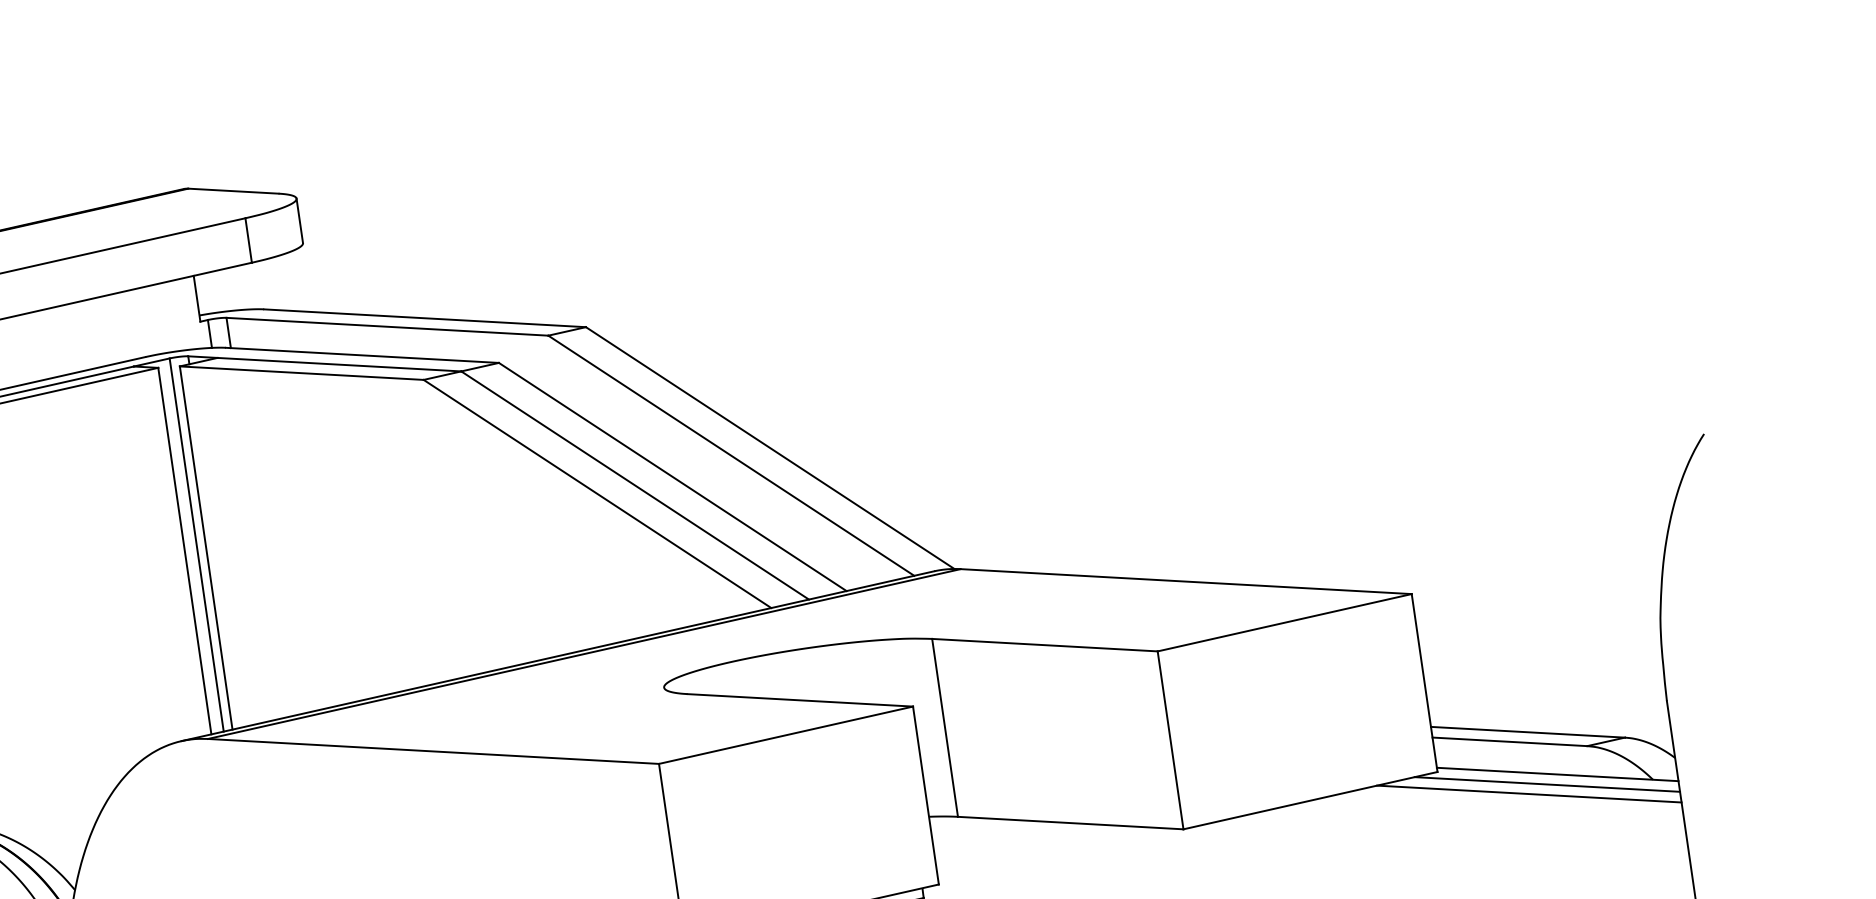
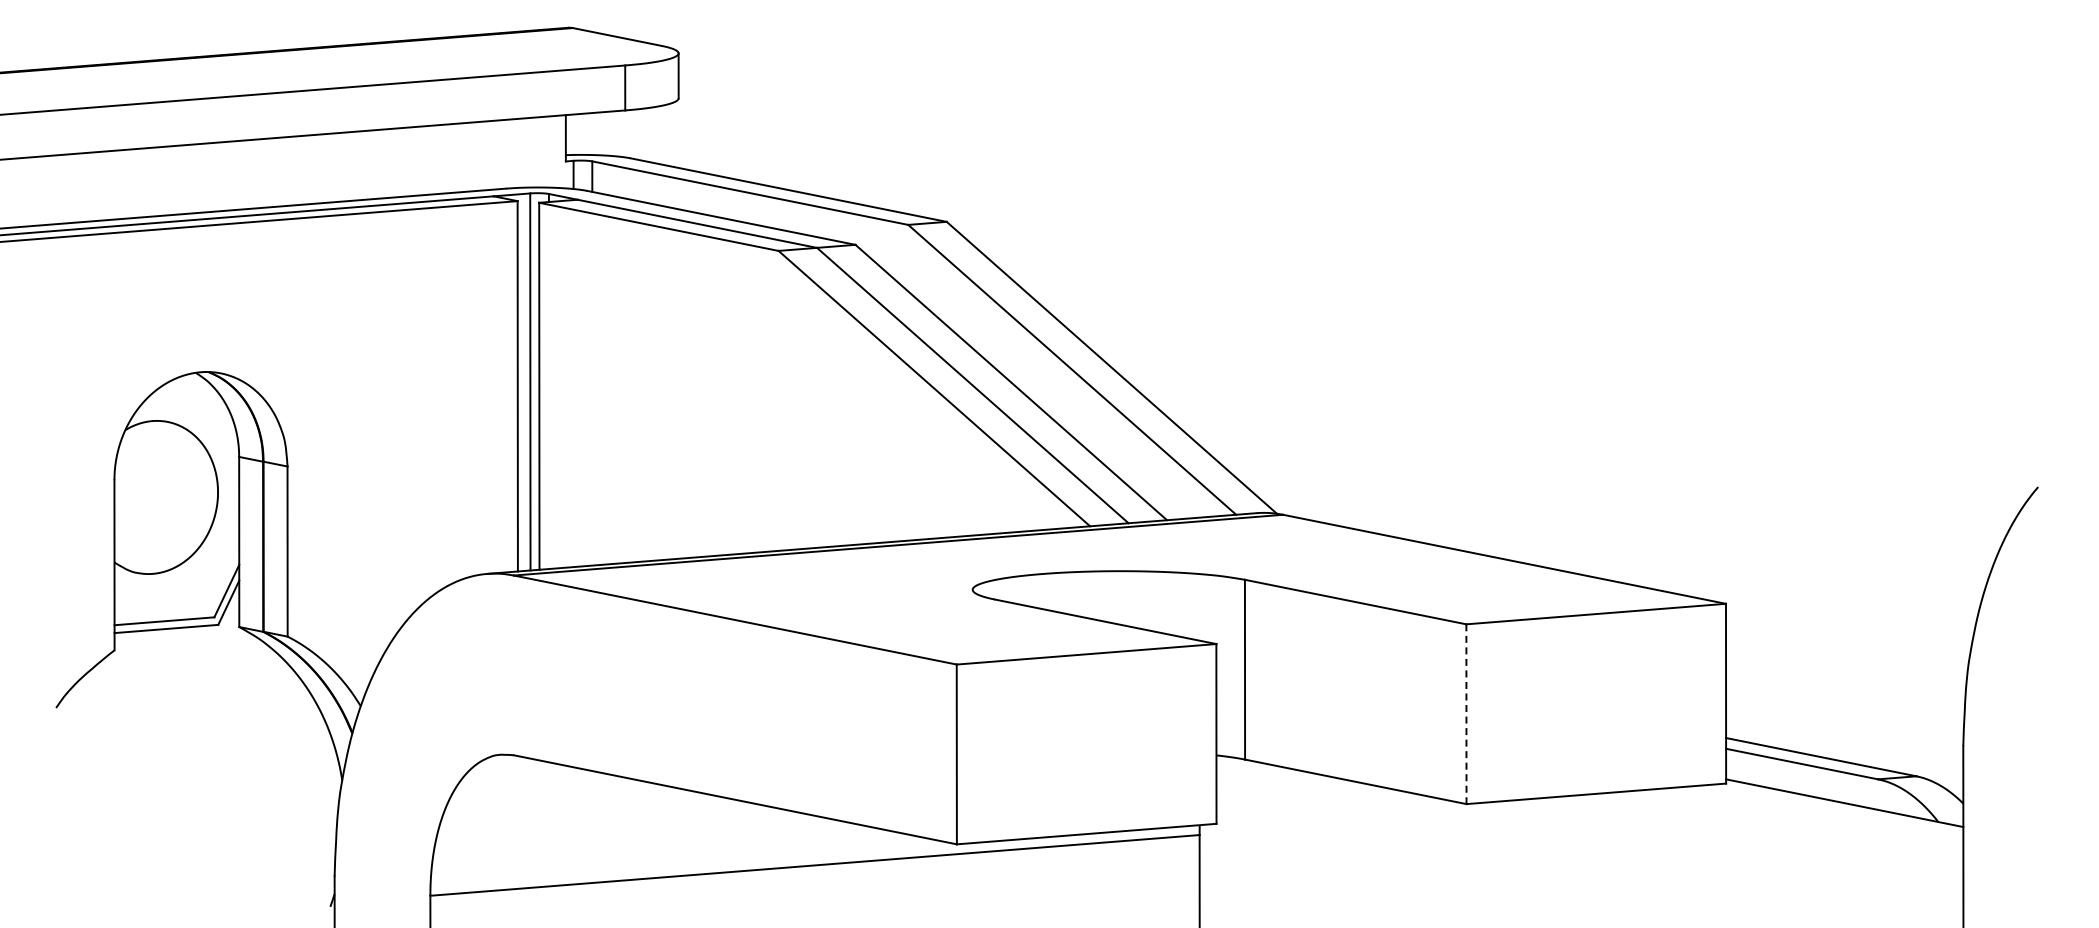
line: (1170, 740) -> (1466, 714), solid -> dashed
line: (1546, 784) -> (1832, 811), removed
line: (1528, 794) -> (1813, 818), removed

